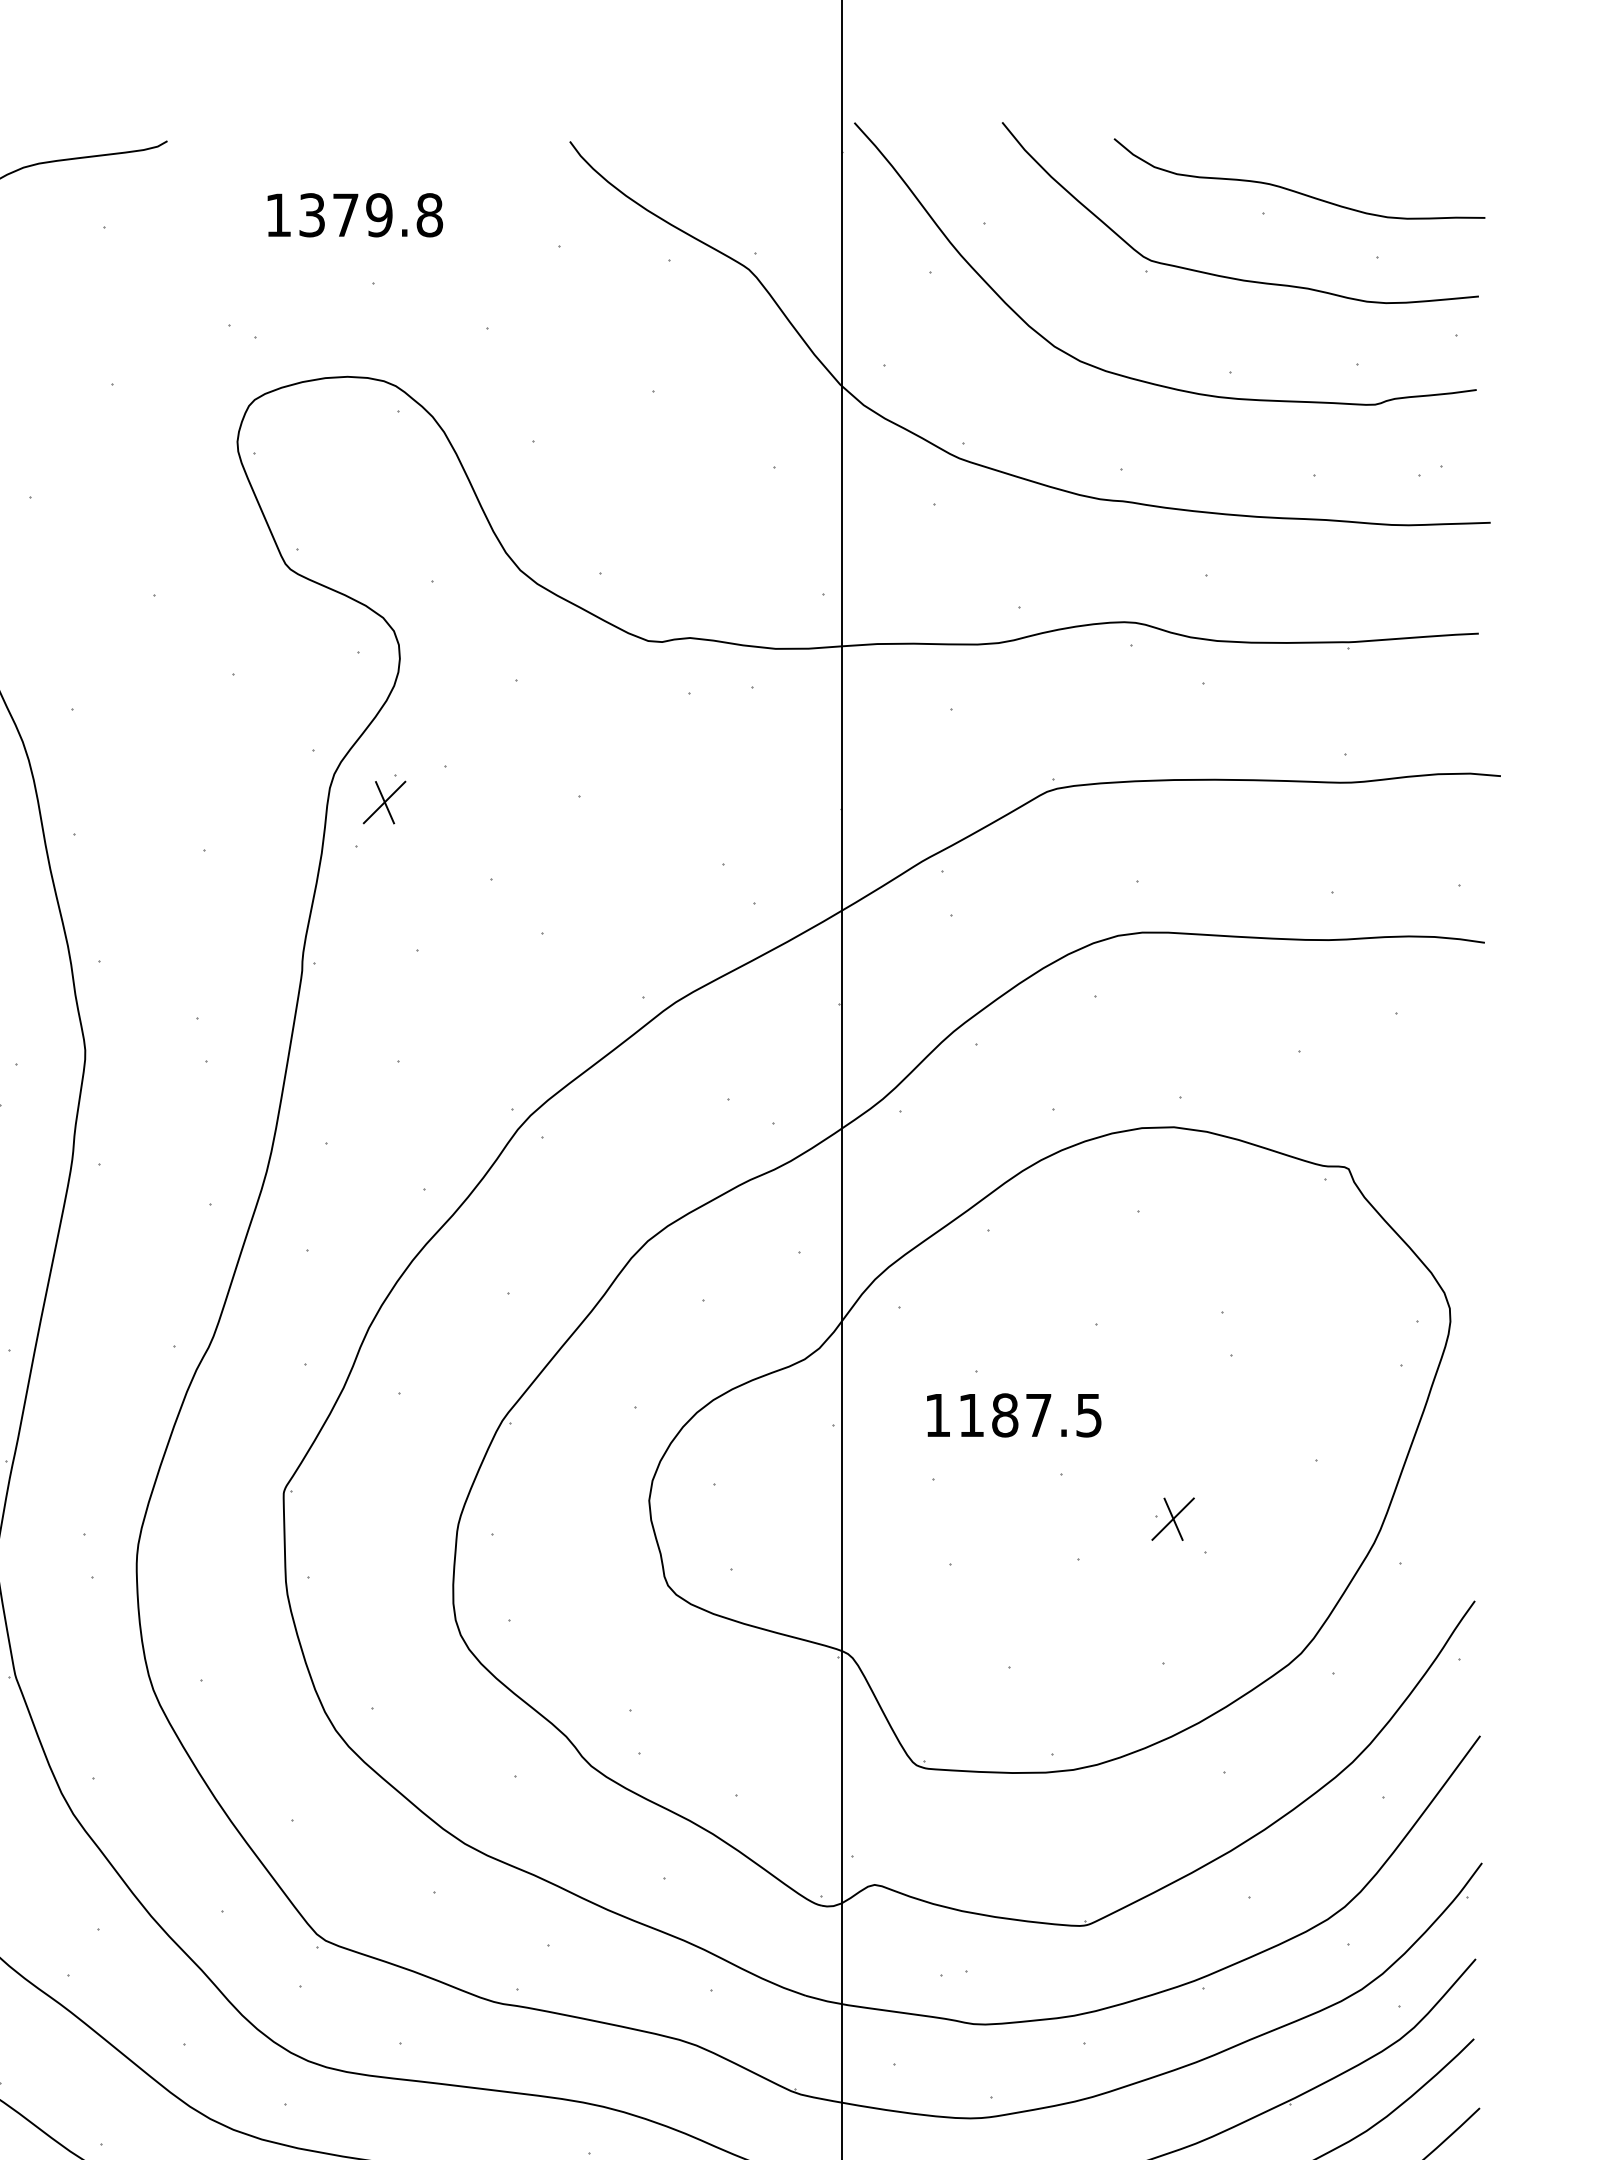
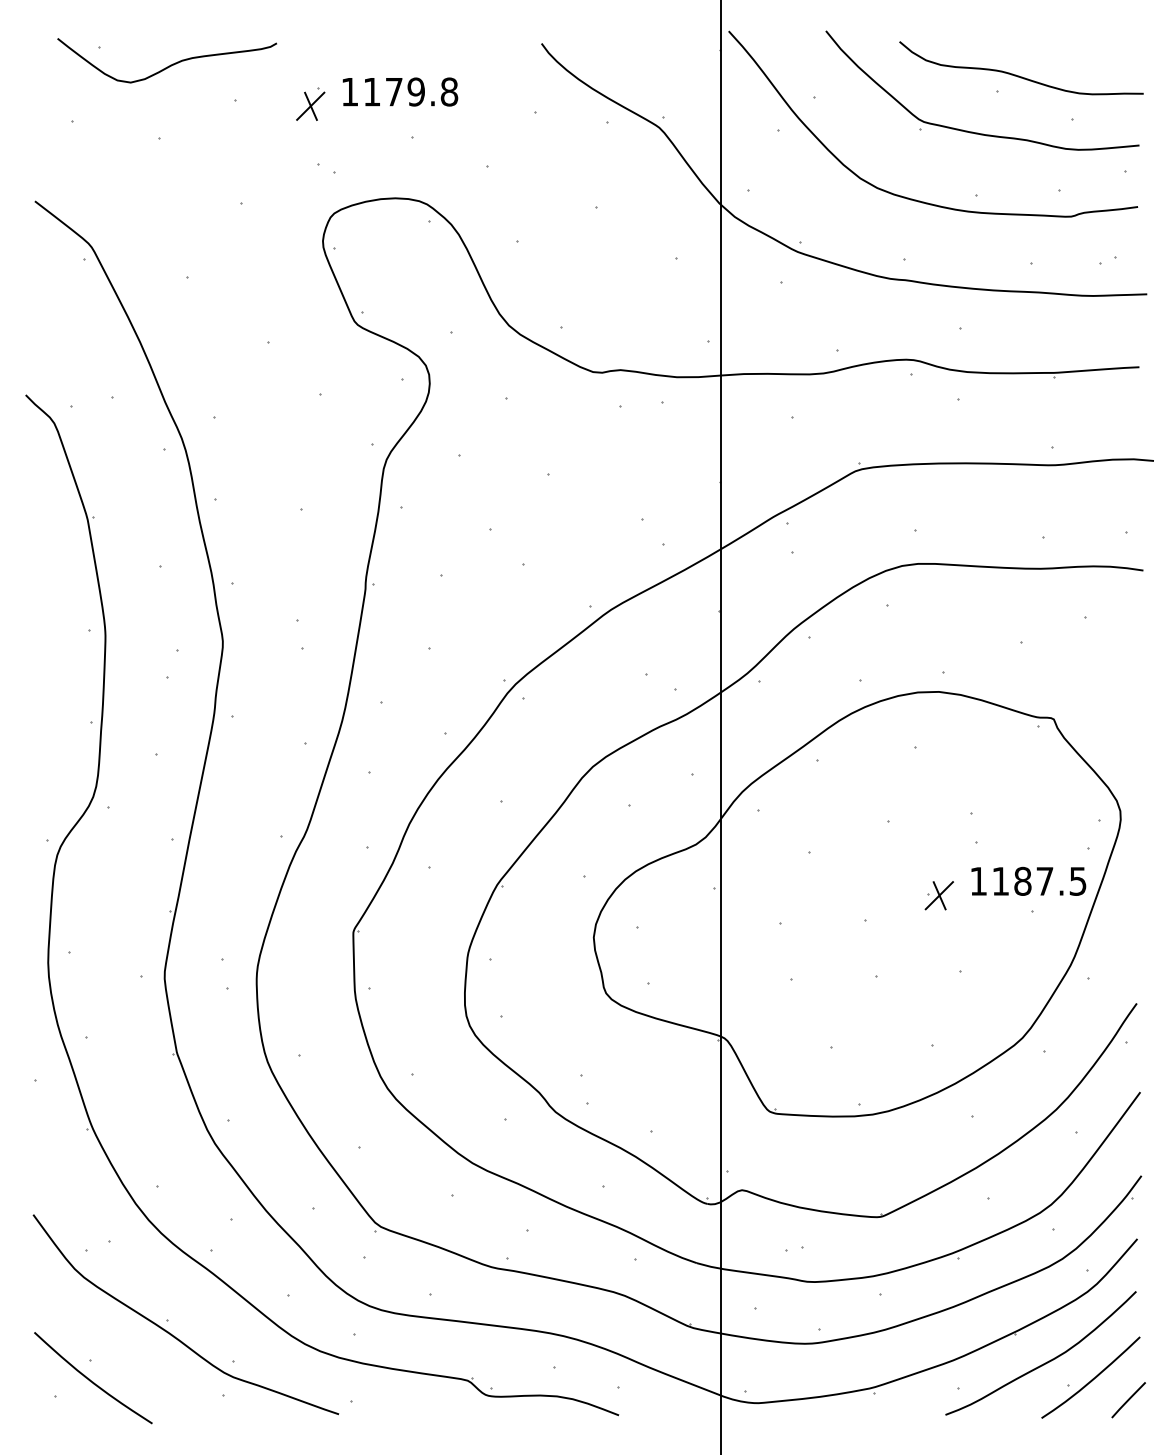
text: (311, 214) -> (371, 91), 1379.8 -> 1179.8
part: (384, 798) -> (310, 103), moved
text: (1013, 1414) -> (1028, 880), moved
part: (1171, 1518) -> (938, 895), moved

